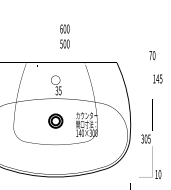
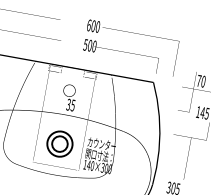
part: (55, 120) -> (59, 143), size x1.43

